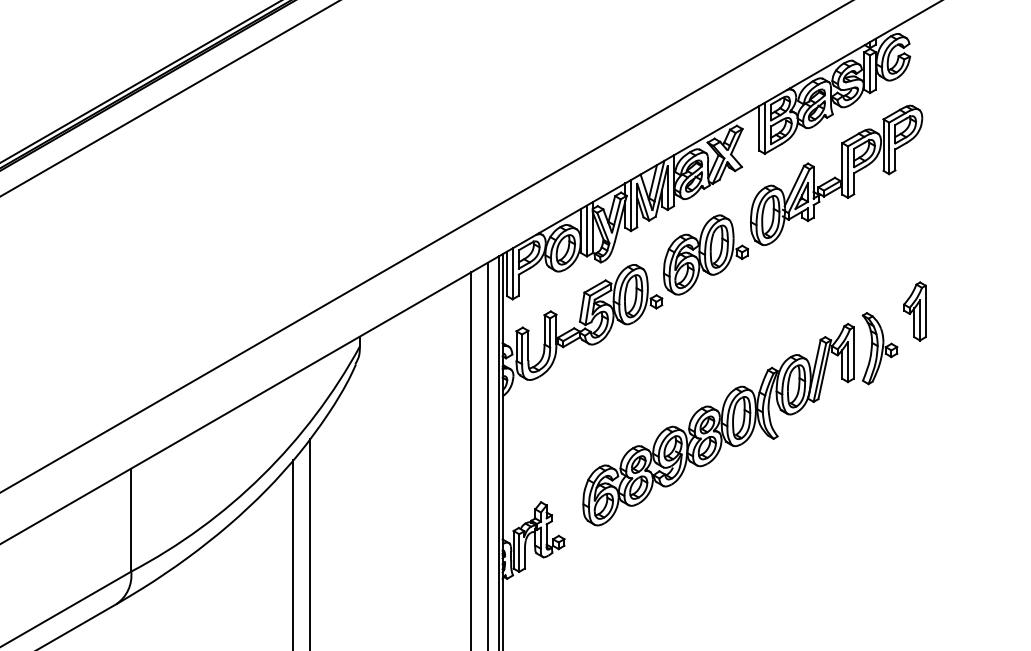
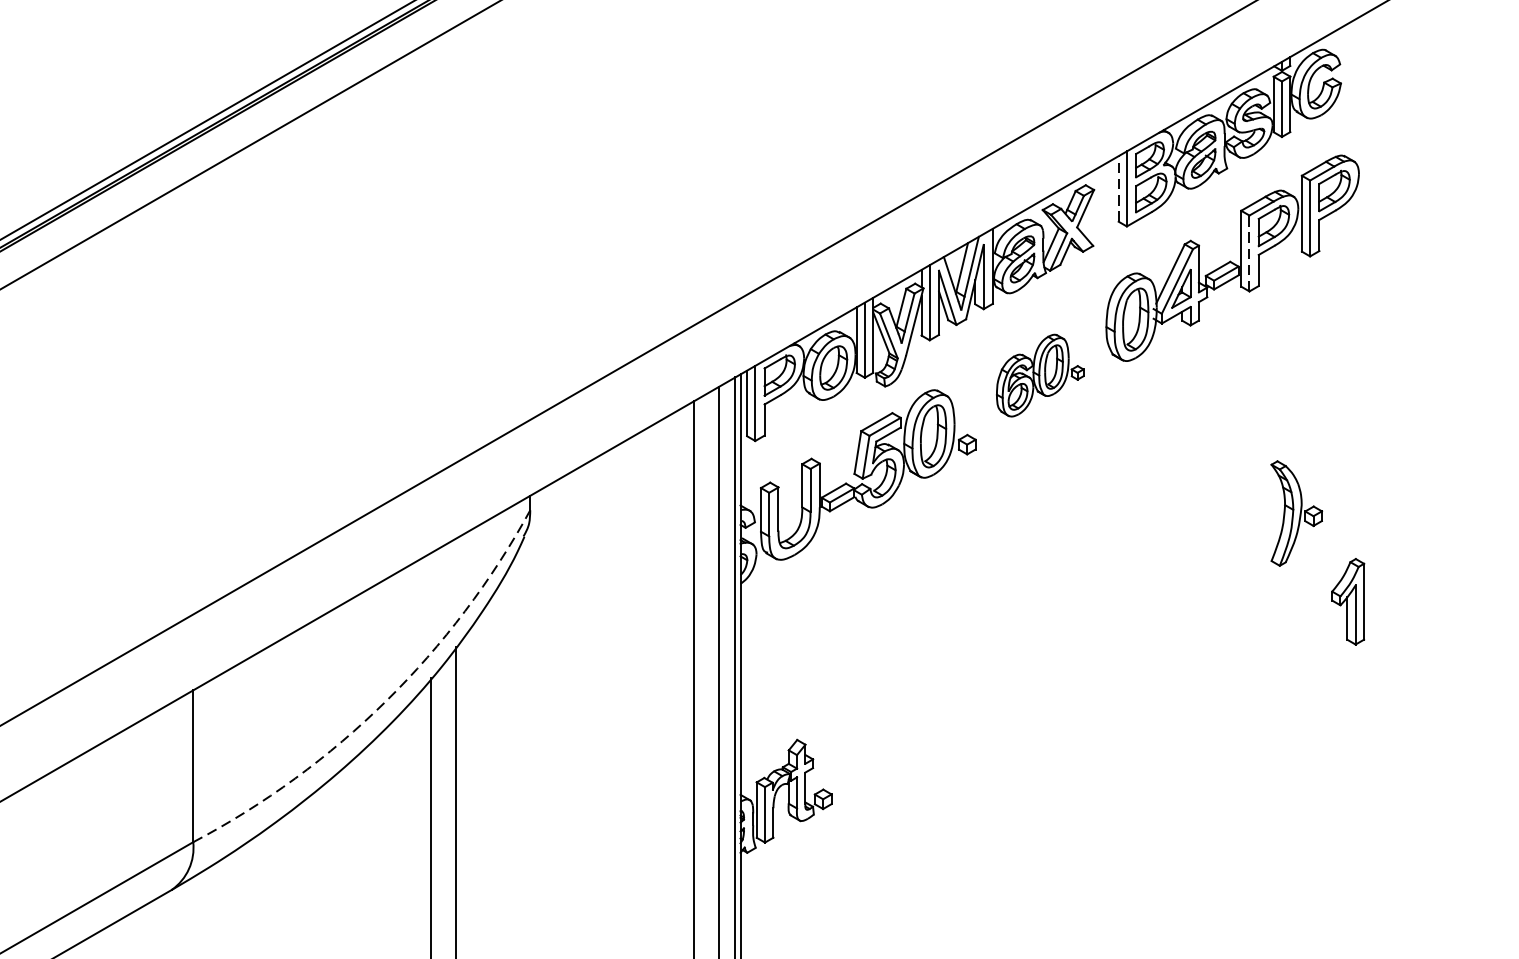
line: (759, 127) -> (1119, 187), solid -> dashed
line: (847, 172) -> (1248, 254), solid -> dashed
part: (705, 254) -> (1039, 374), size x0.7
part: (914, 311) -> (1347, 601), moved
part: (718, 424) -> (1058, 625), removed
arc: (262, 475) -> (386, 700), solid -> dashed

